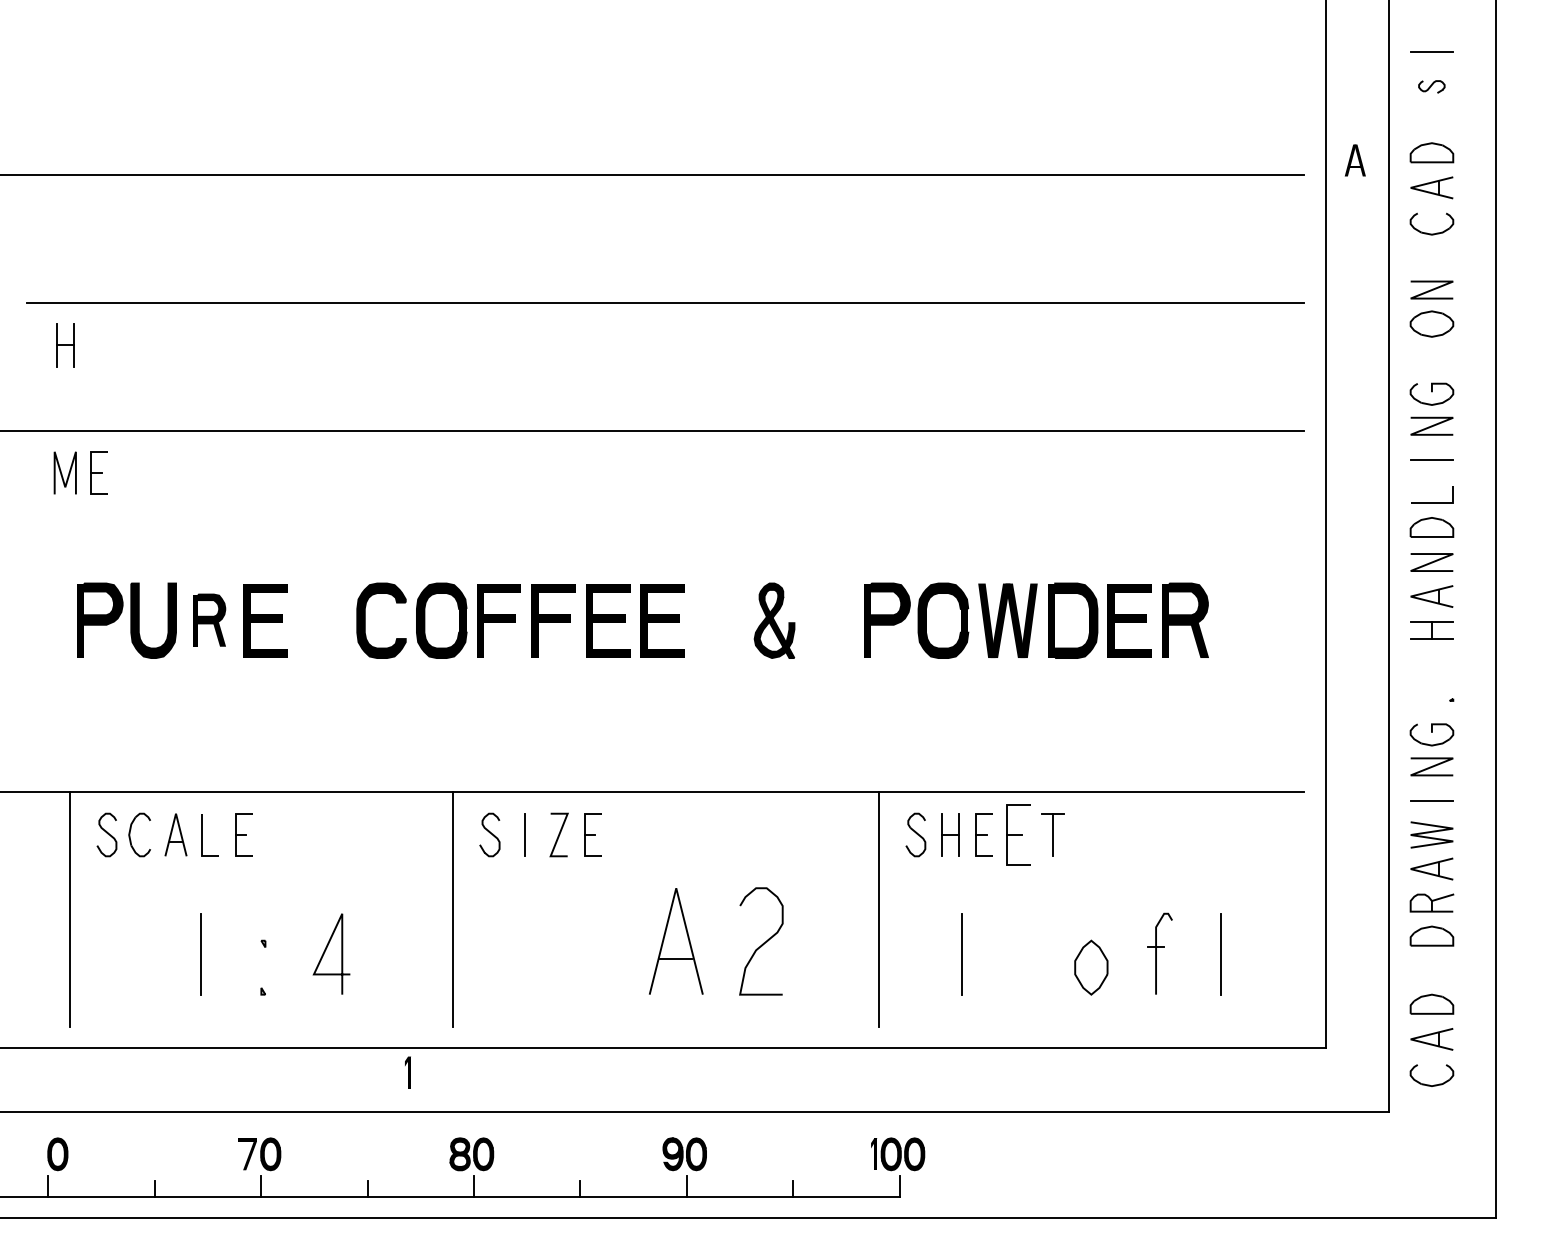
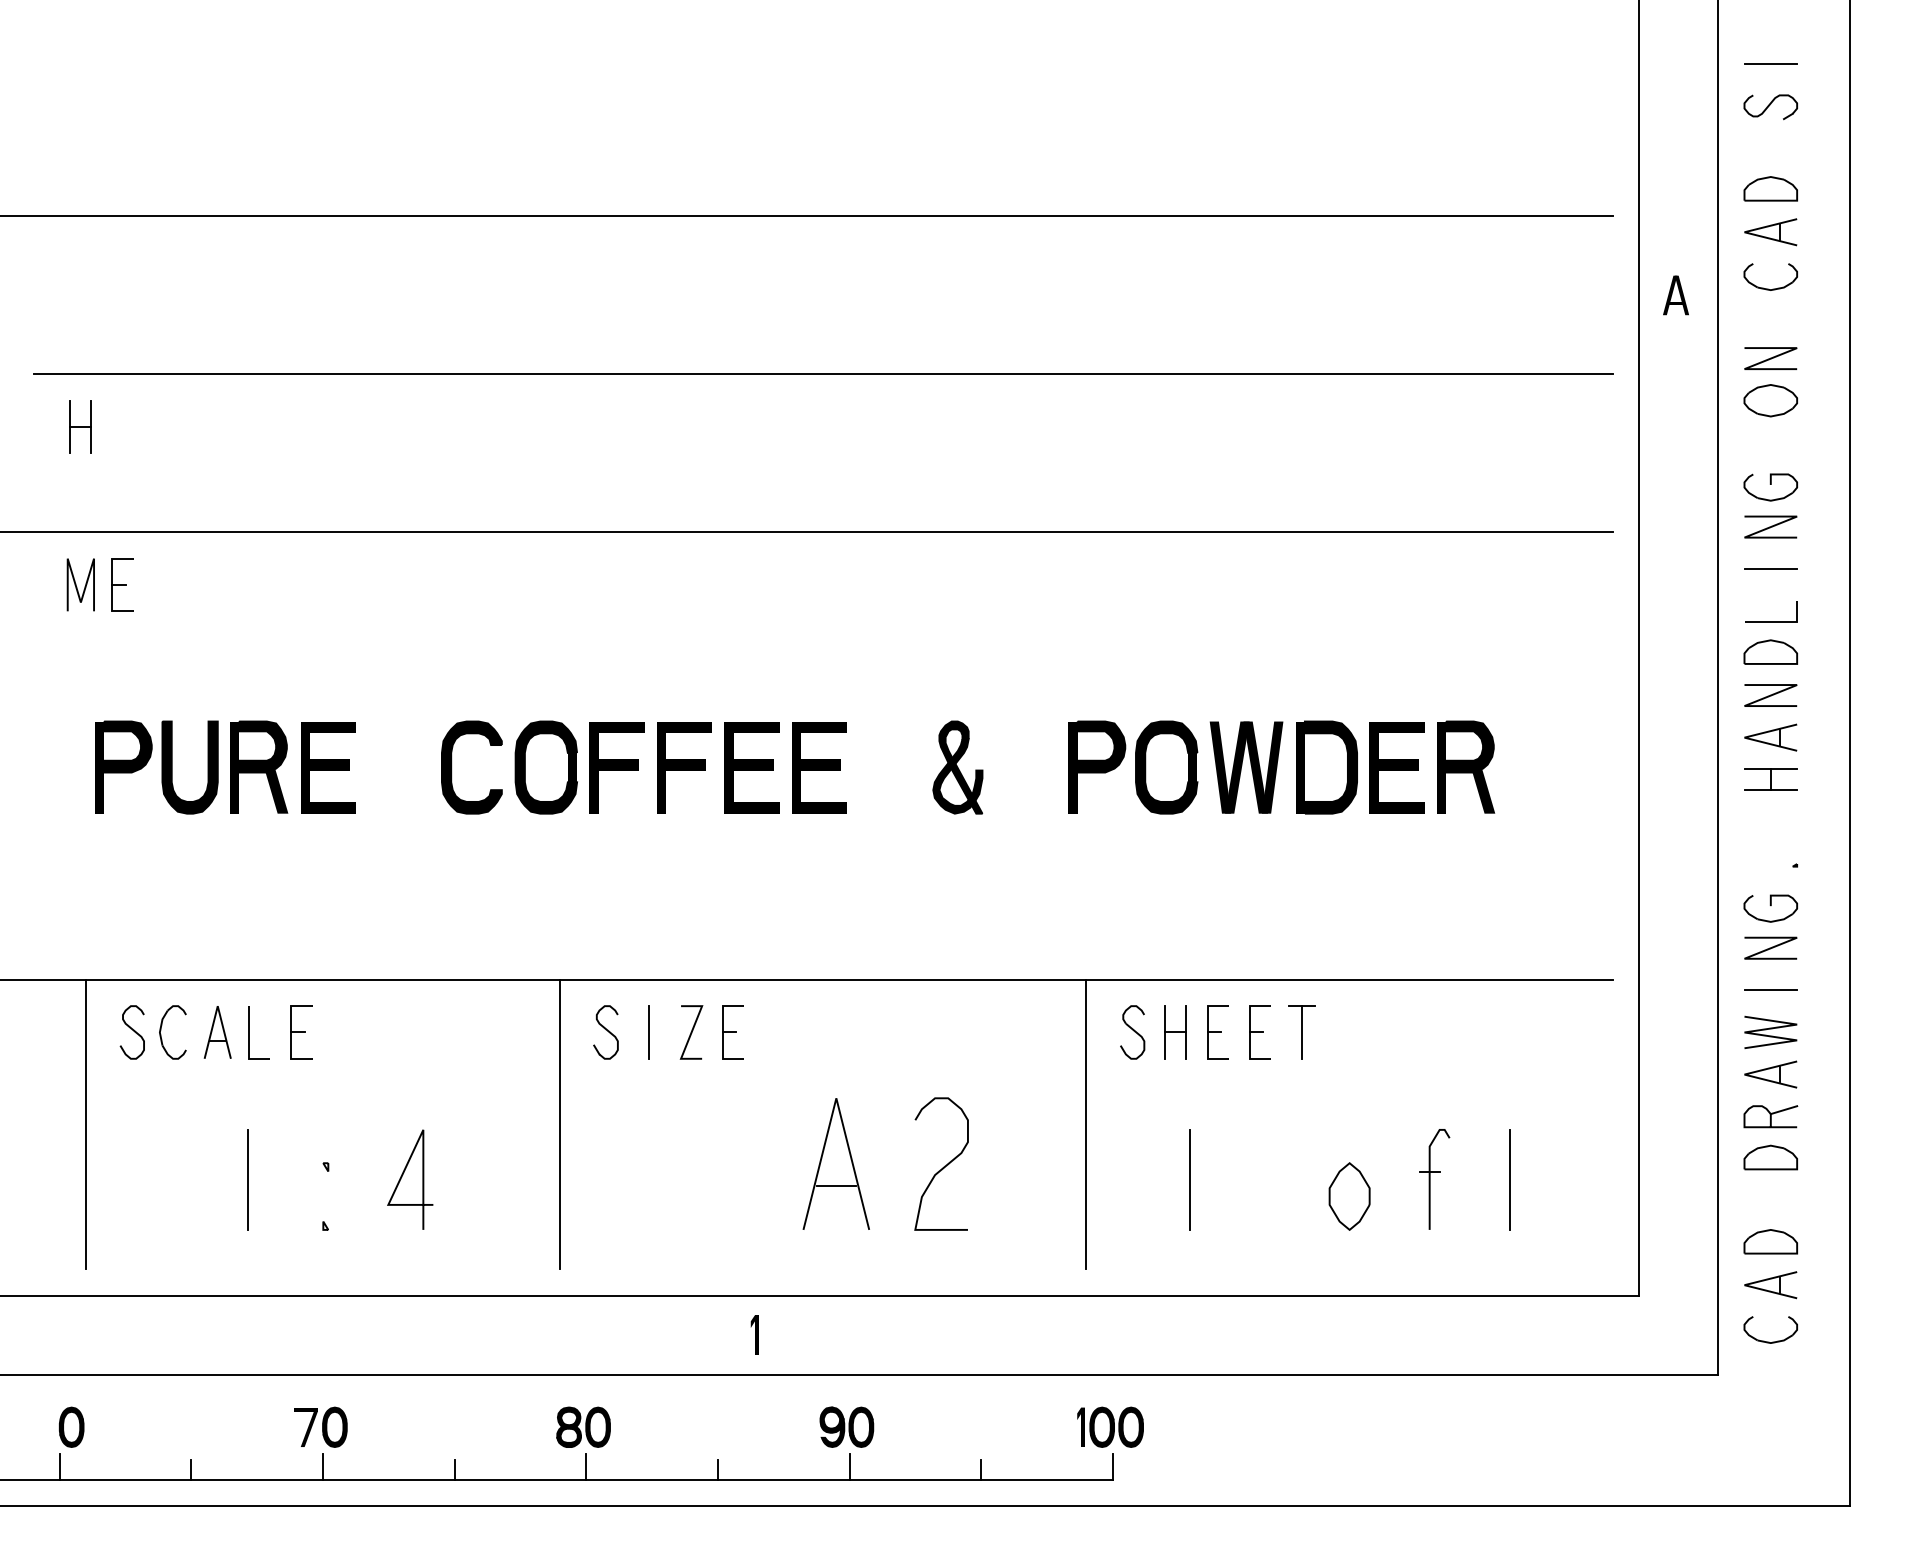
part: (1431, 86) -> (1770, 107), size x1.67
part: (1354, 160) -> (1675, 295), moved
part: (209, 619) -> (259, 766), size x1.43
part: (1018, 835) -> (1259, 1032), size x0.71
part: (407, 1071) -> (754, 1334), moved

